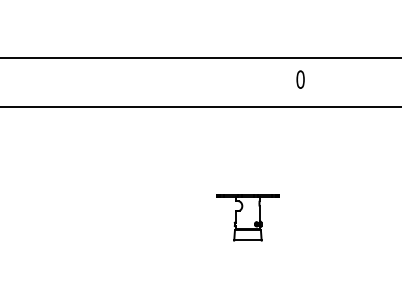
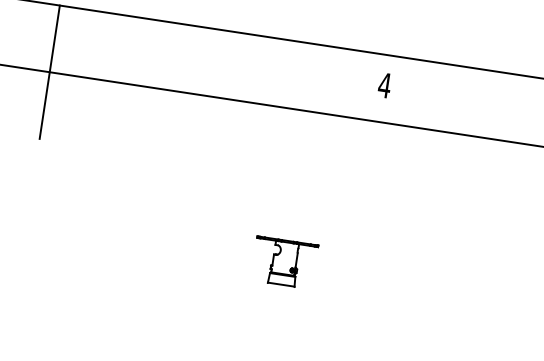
text: (300, 79) -> (384, 85), 0 -> 4
line: (58, 106) -> (49, 72), added
part: (247, 217) -> (284, 262), size x0.71

